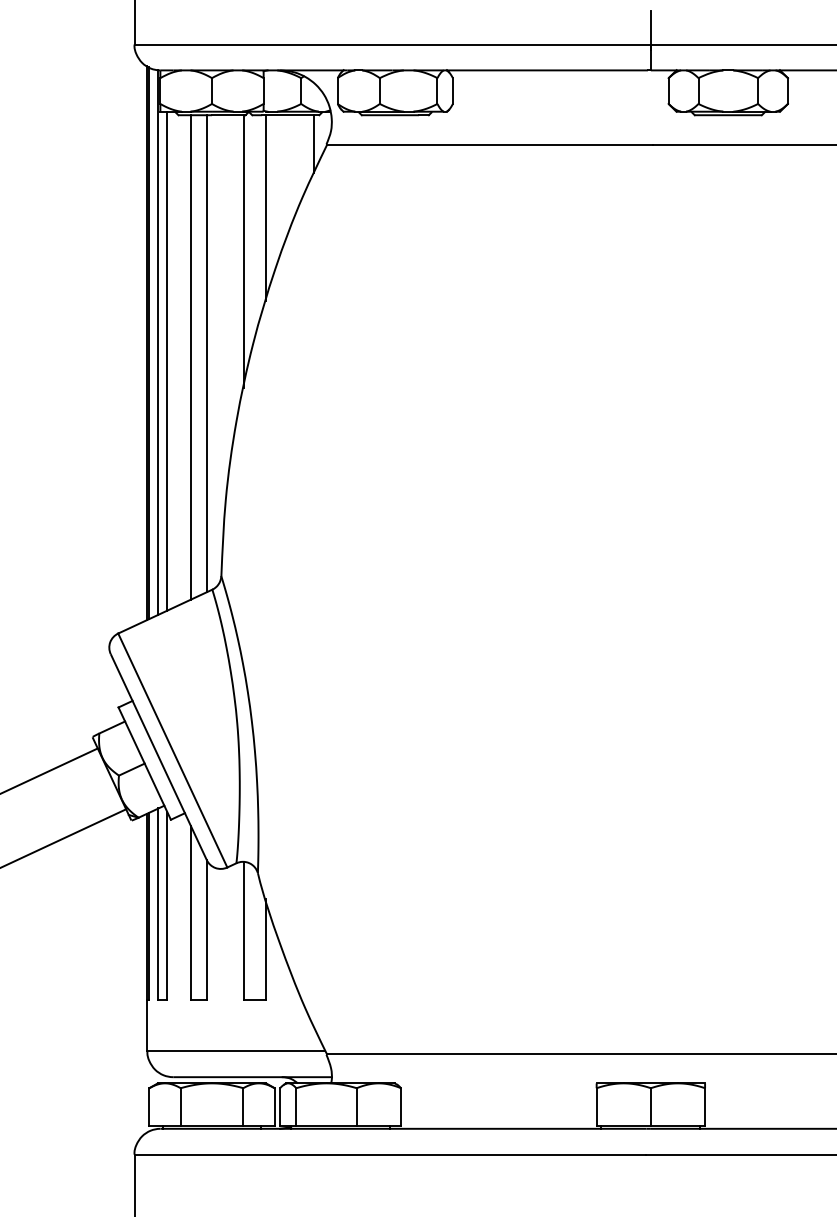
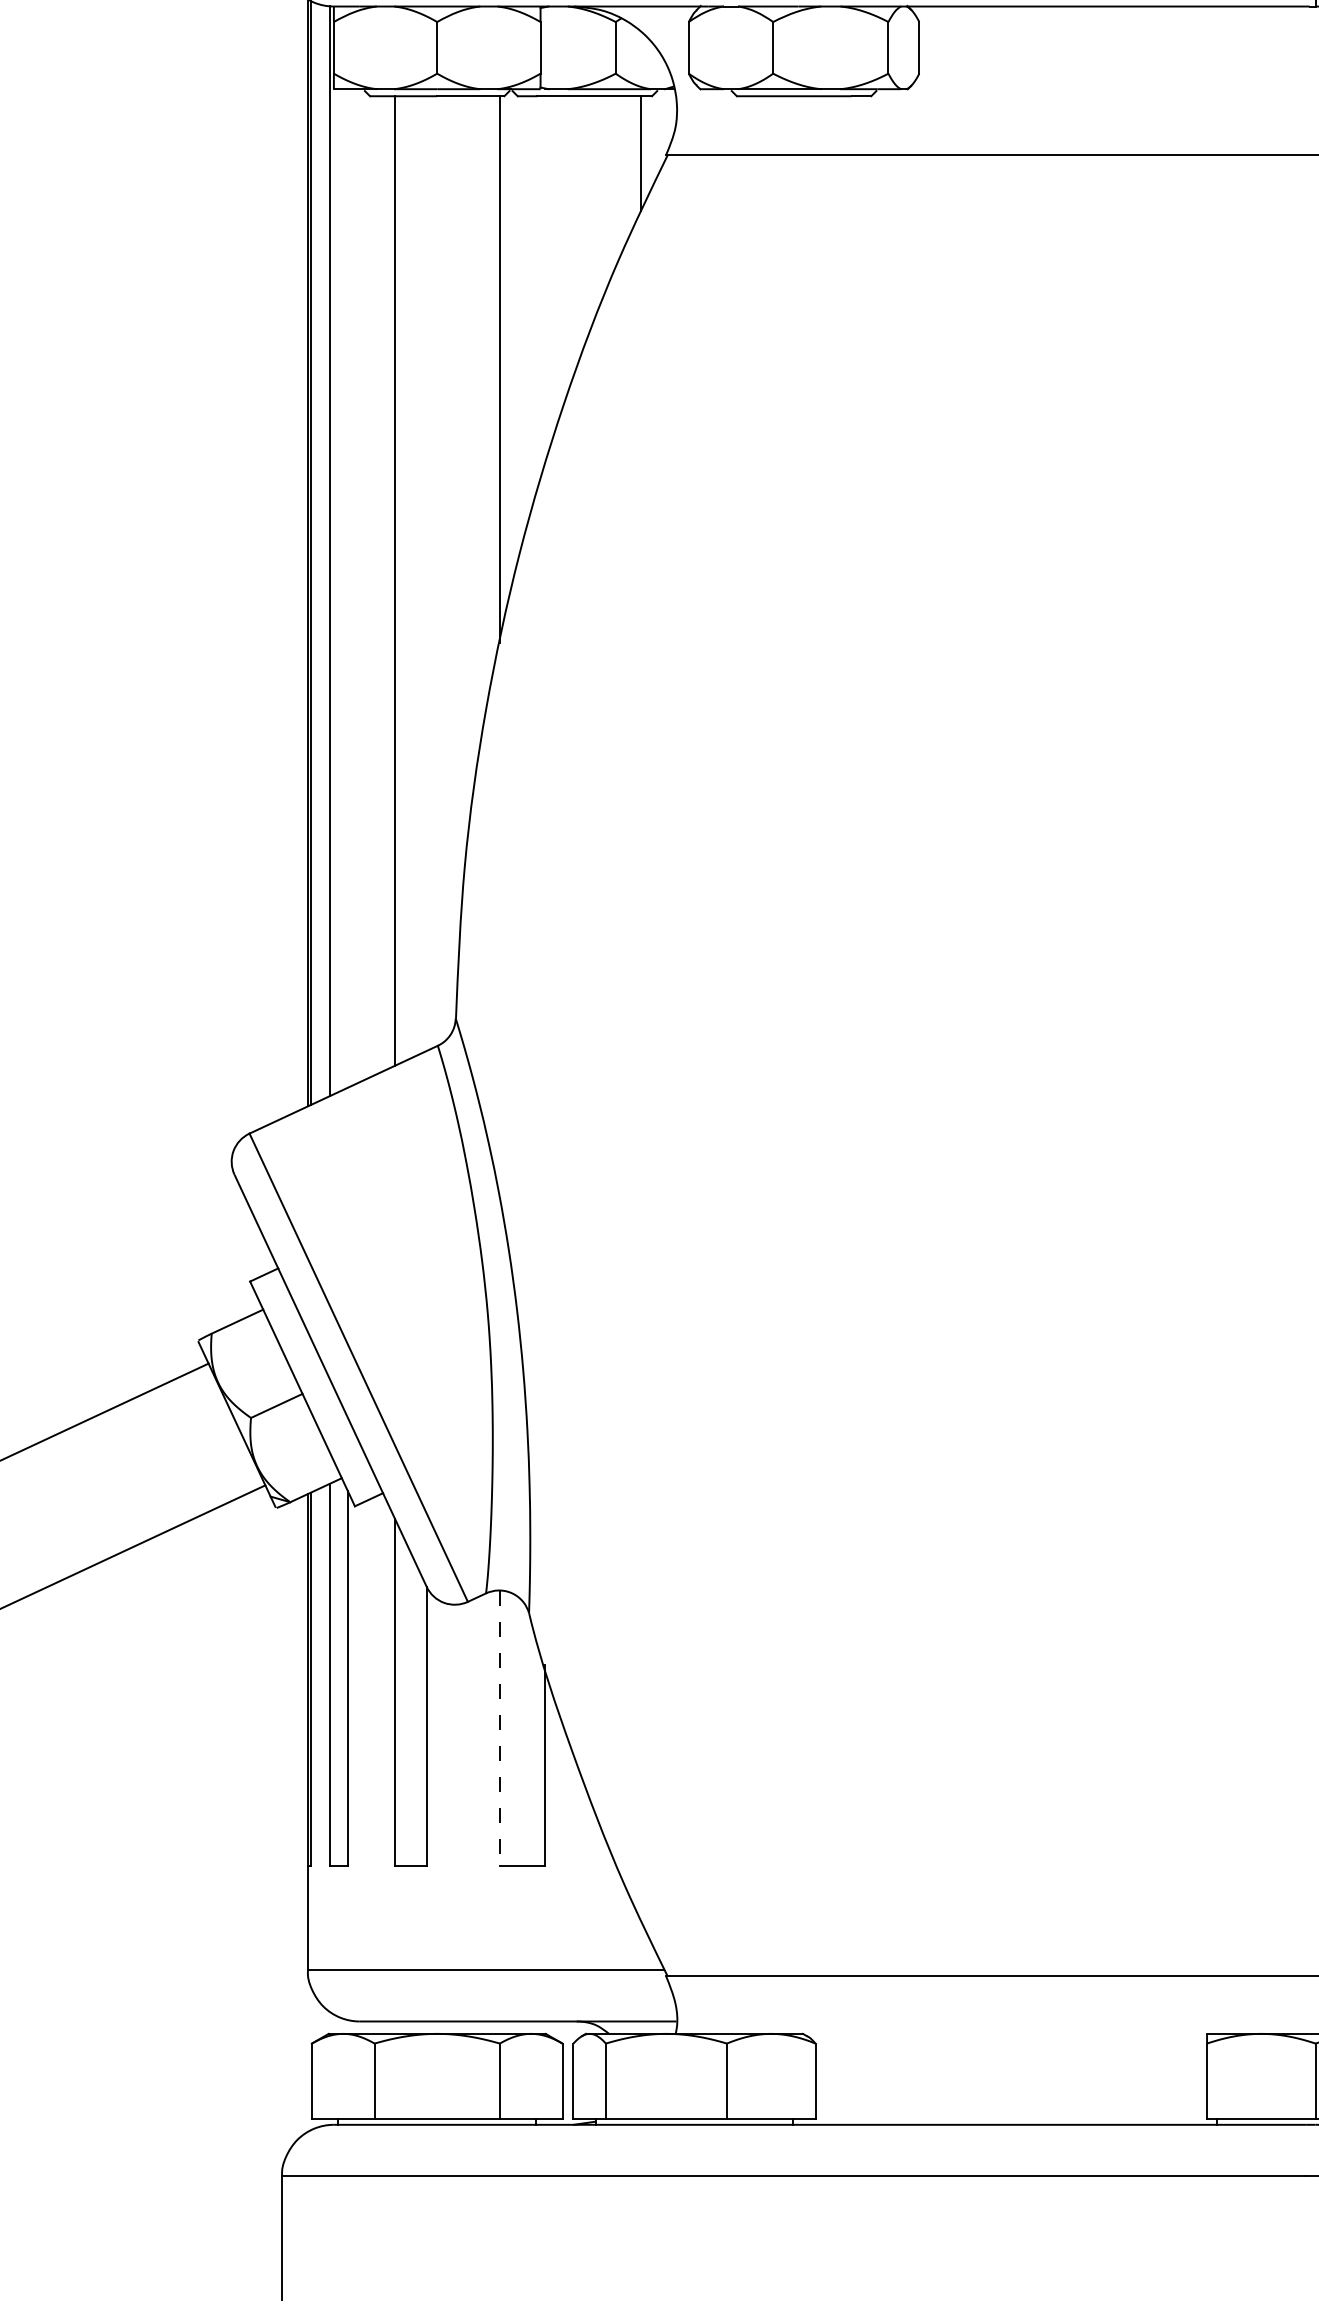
line: (265, 207) -> (544, 280), removed
line: (206, 353) -> (426, 573), removed
line: (167, 360) -> (348, 587), removed
line: (243, 930) -> (500, 1727), solid -> dashed

